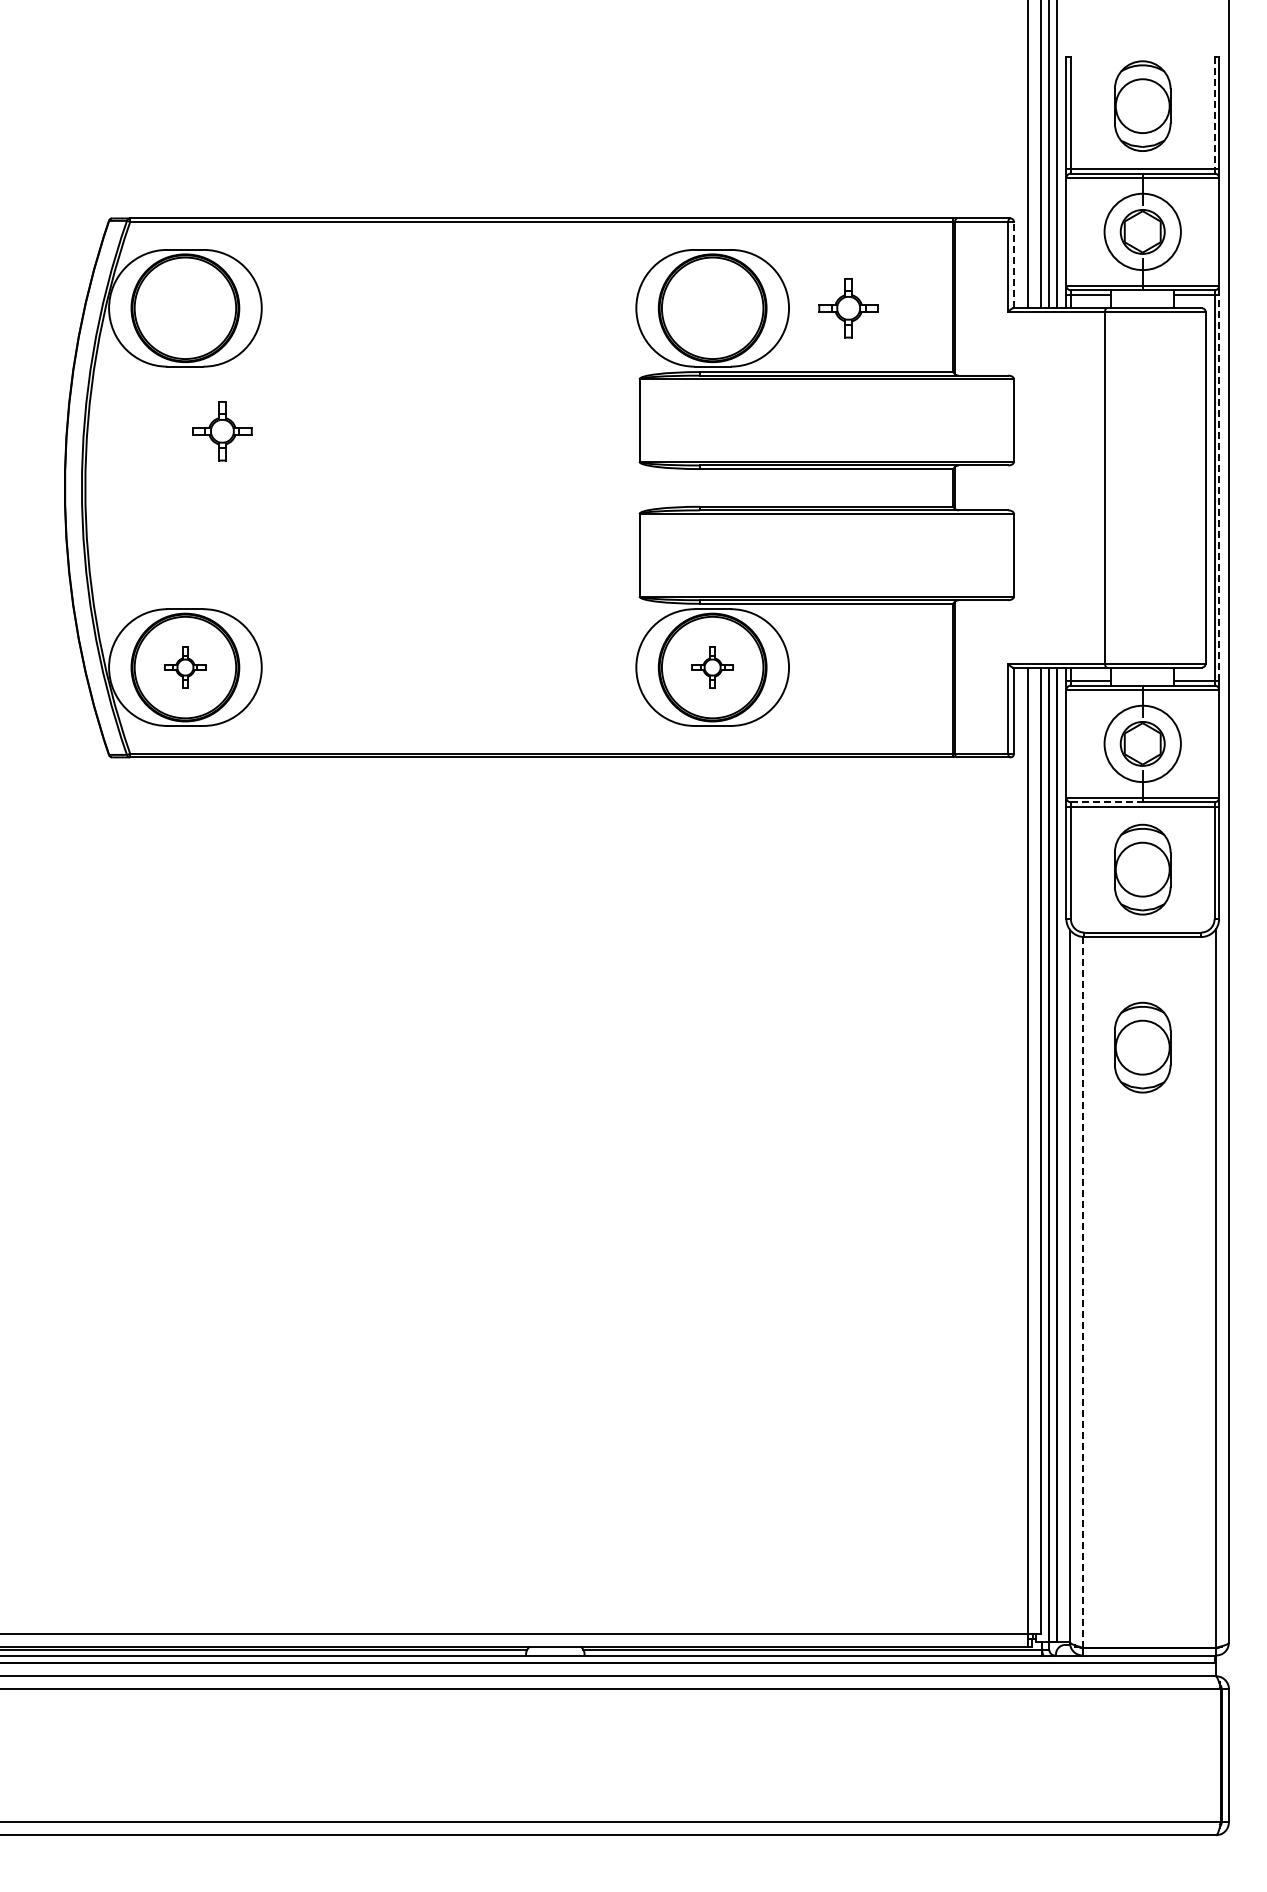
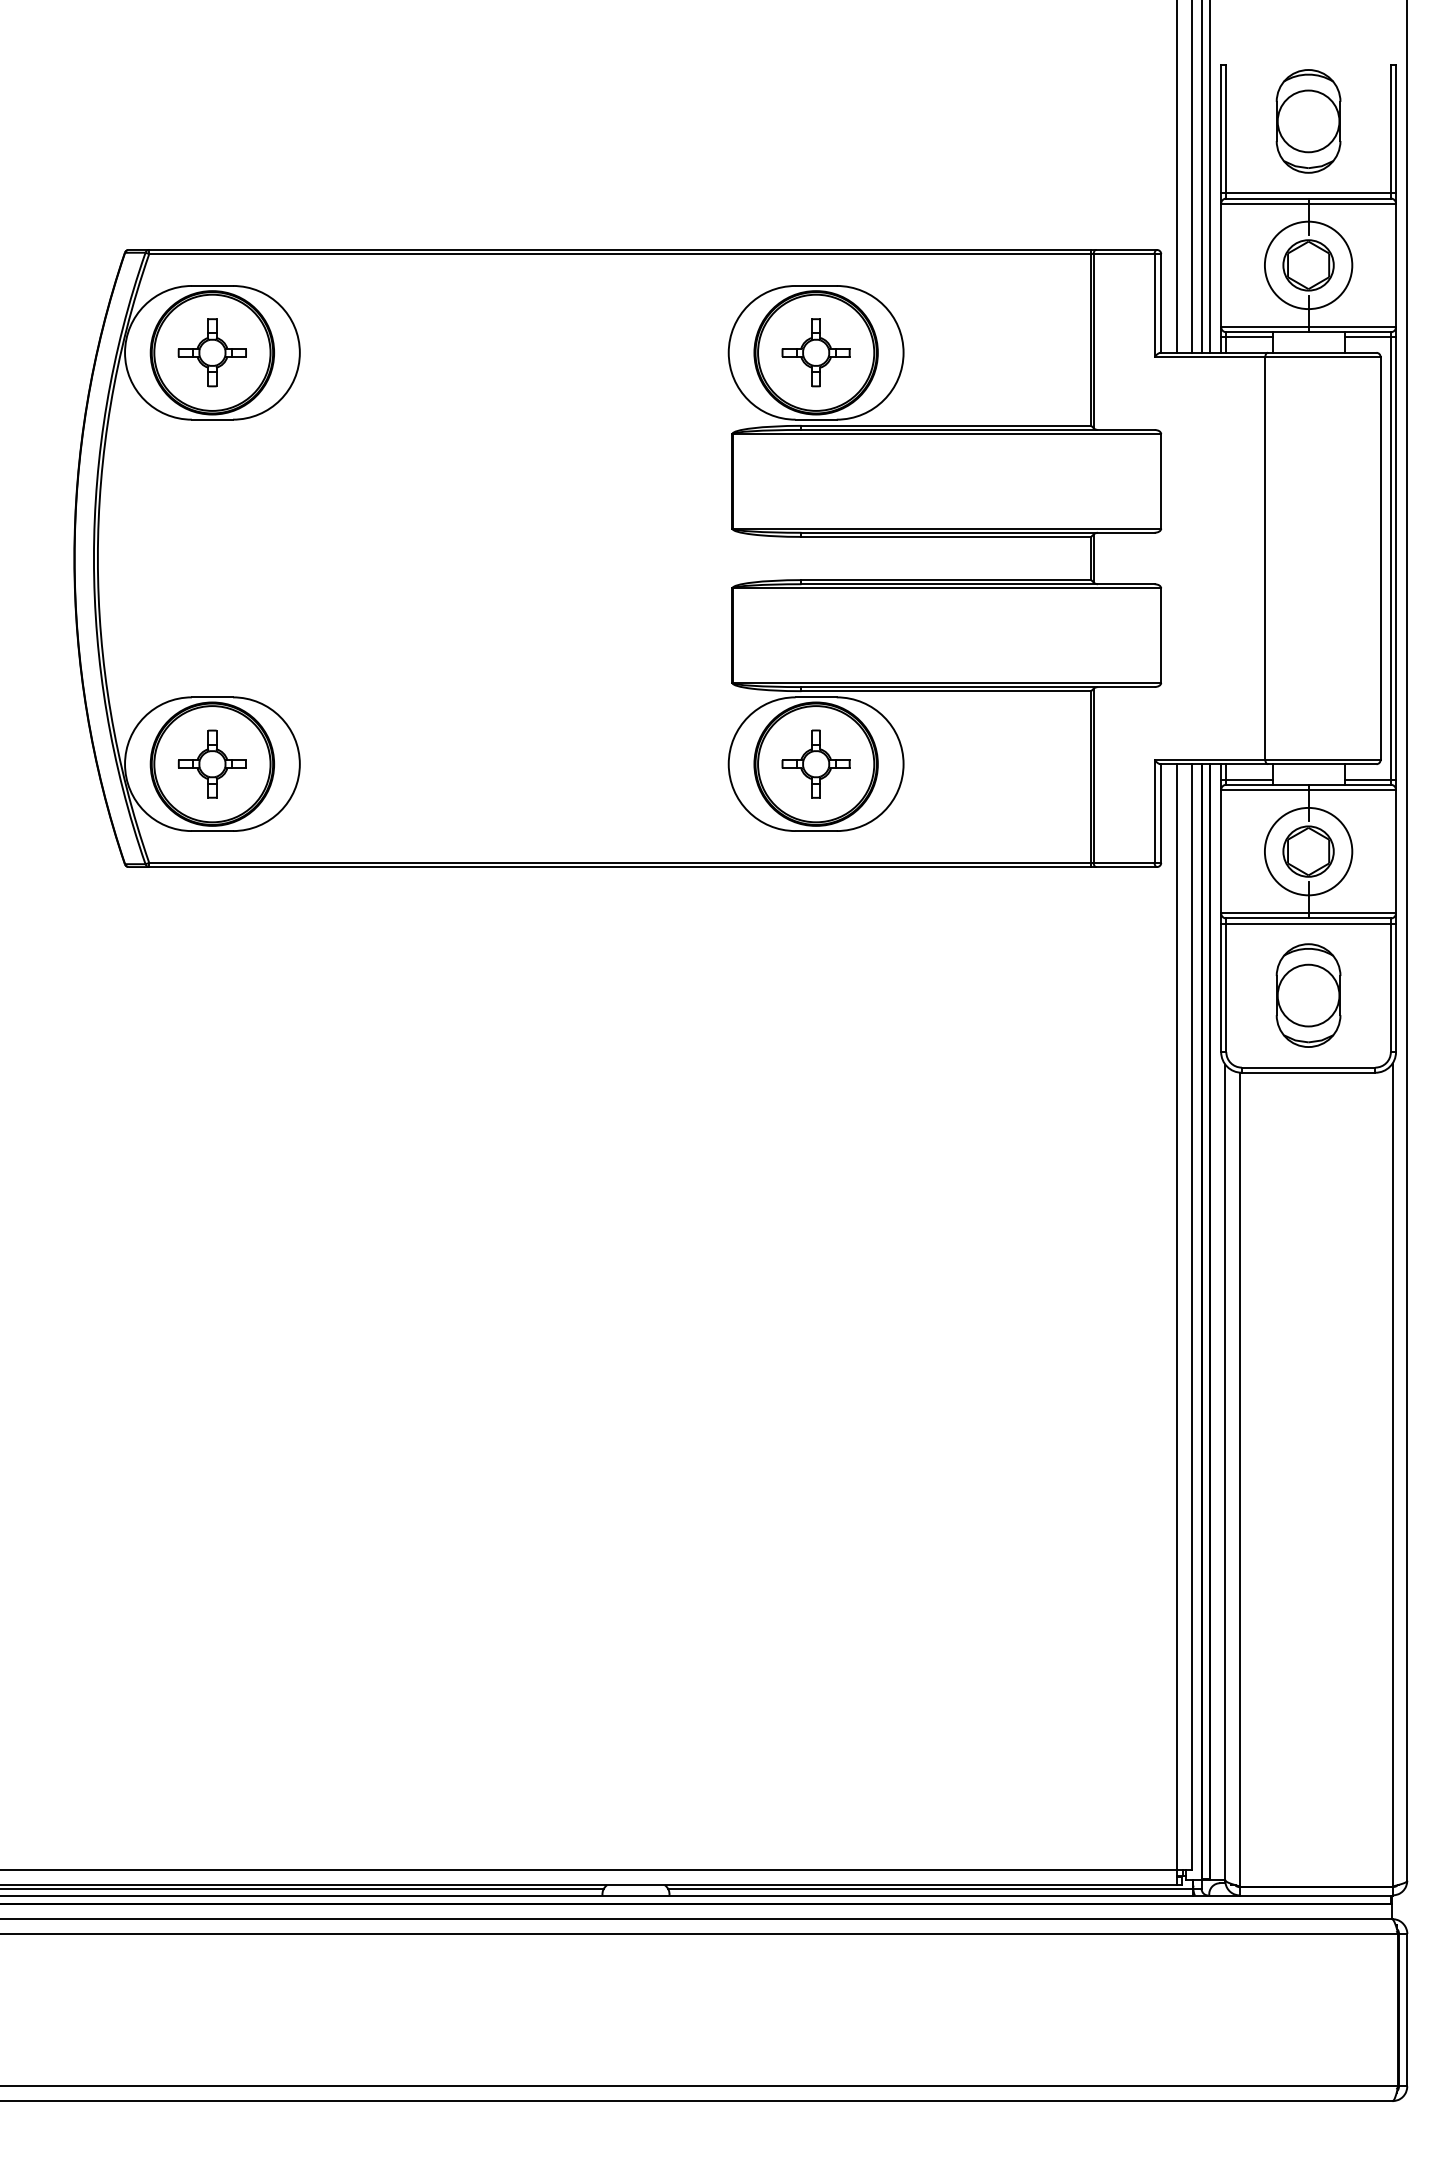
line: (1214, 113) -> (1390, 129), dashed -> solid
line: (1014, 264) -> (1161, 302), dashed -> solid
part: (848, 308) -> (815, 353), moved
part: (222, 431) -> (212, 353), moved
line: (1219, 487) -> (1396, 558), dashed -> solid
part: (185, 667) -> (212, 764), size x1.43
part: (712, 667) -> (815, 764), size x1.43
line: (1106, 802) -> (1267, 918), dashed -> solid
part: (1142, 1047) -> (1308, 1199), removed
line: (1082, 1291) -> (1239, 1478), dashed -> solid

